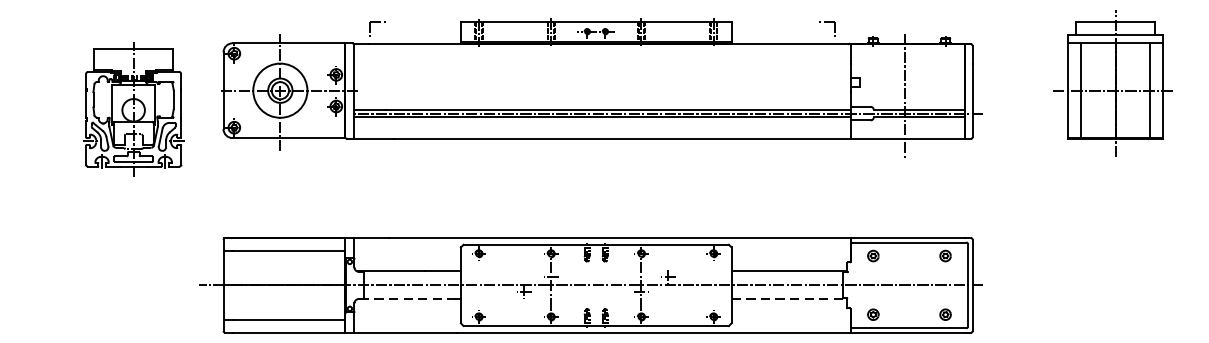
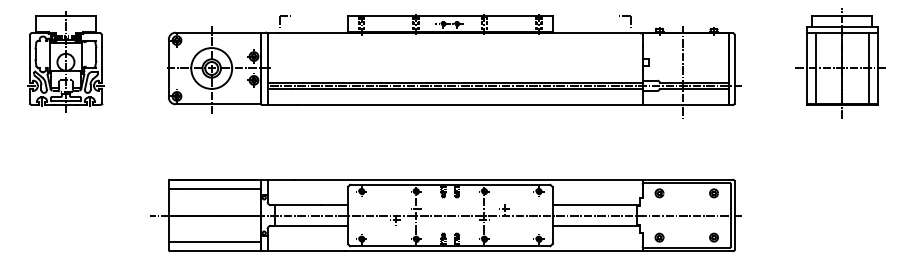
part: (133, 109) -> (65, 61), moved
line: (407, 299) -> (307, 226), dashed -> solid
line: (789, 299) -> (596, 226), dashed -> solid

